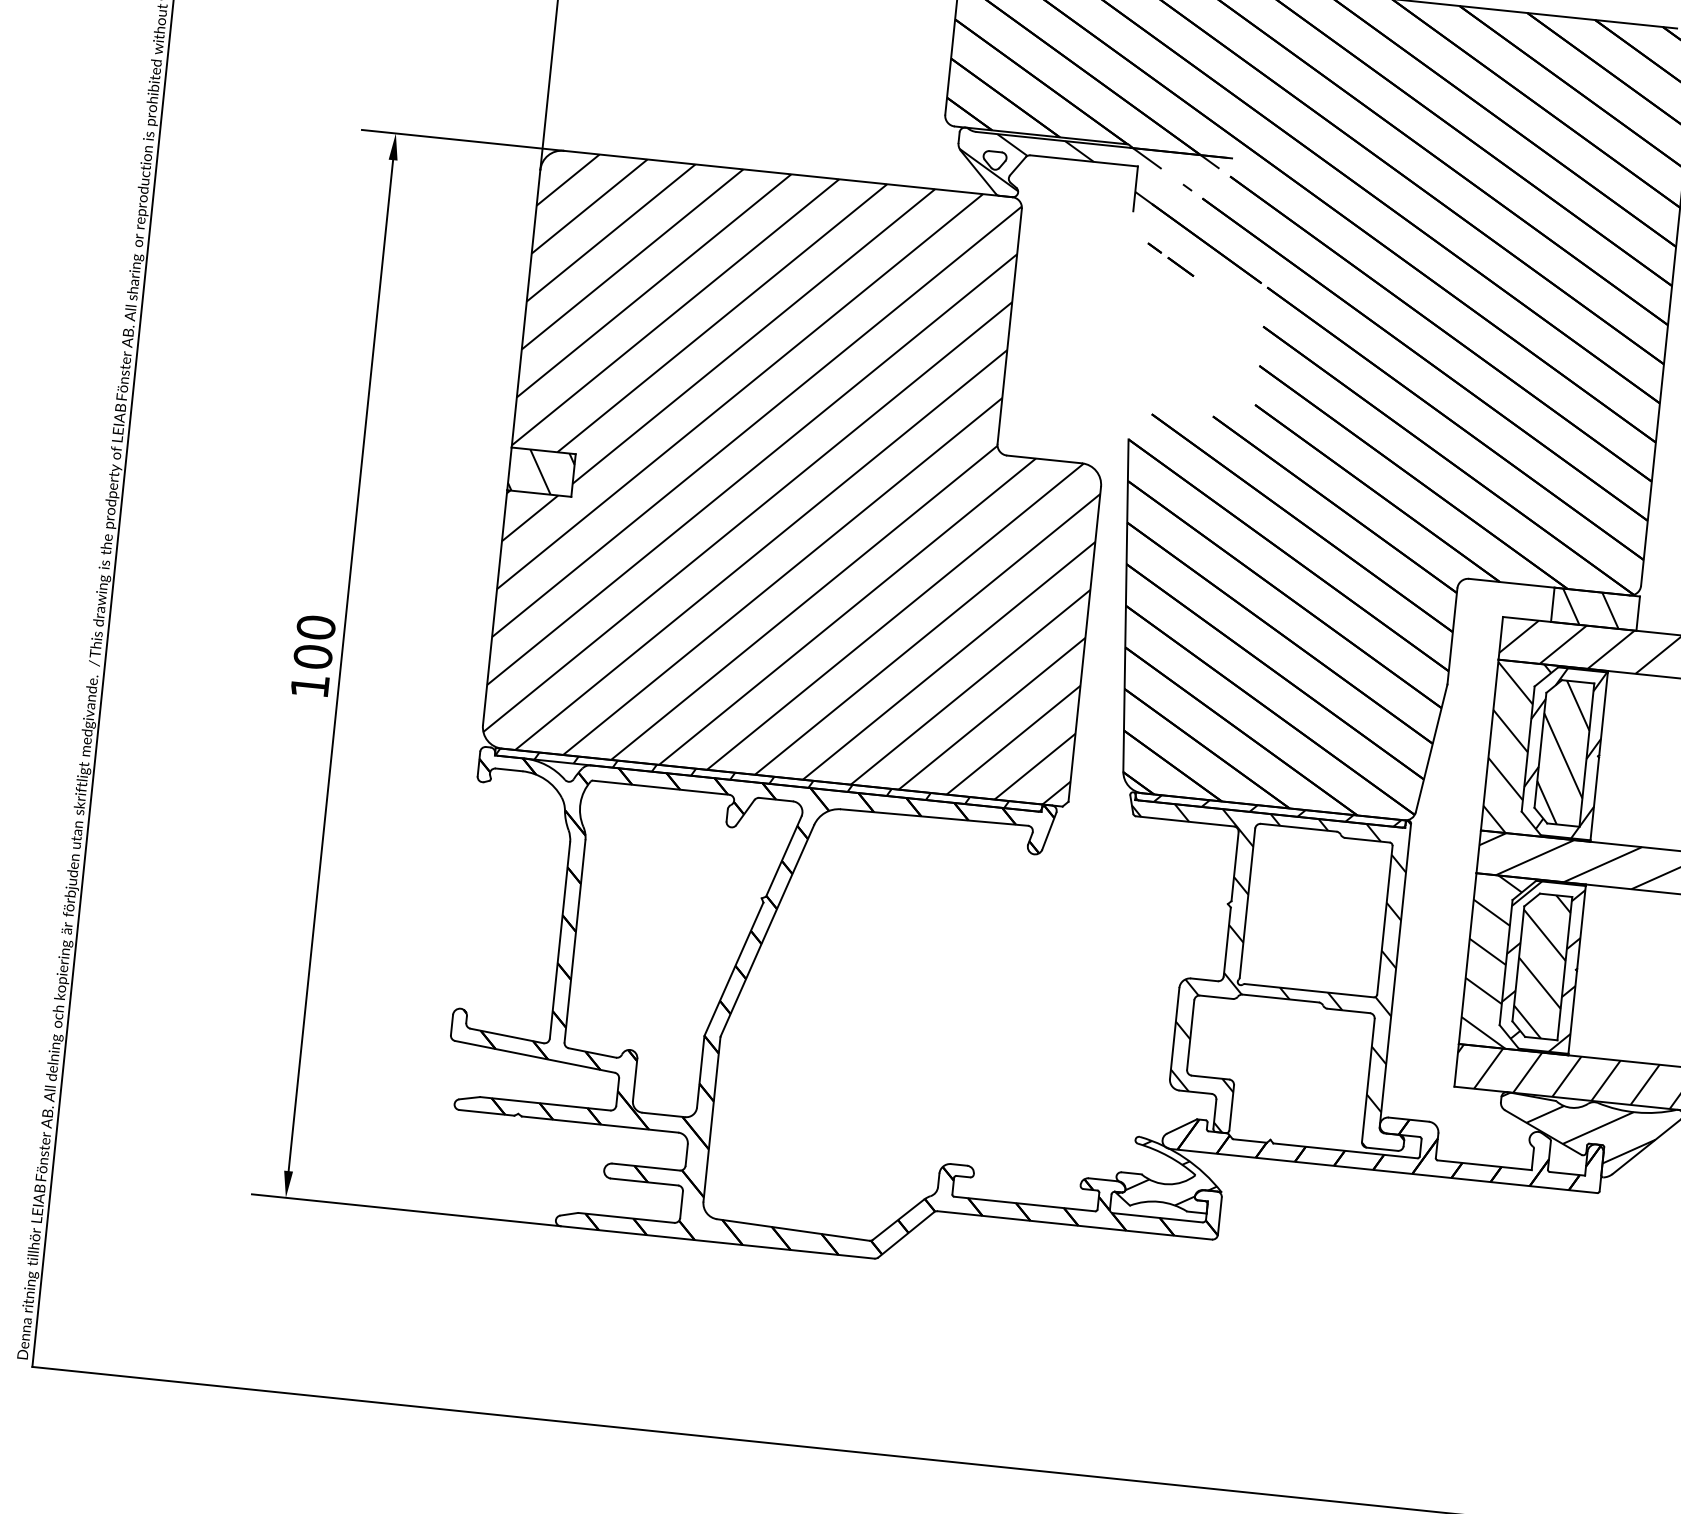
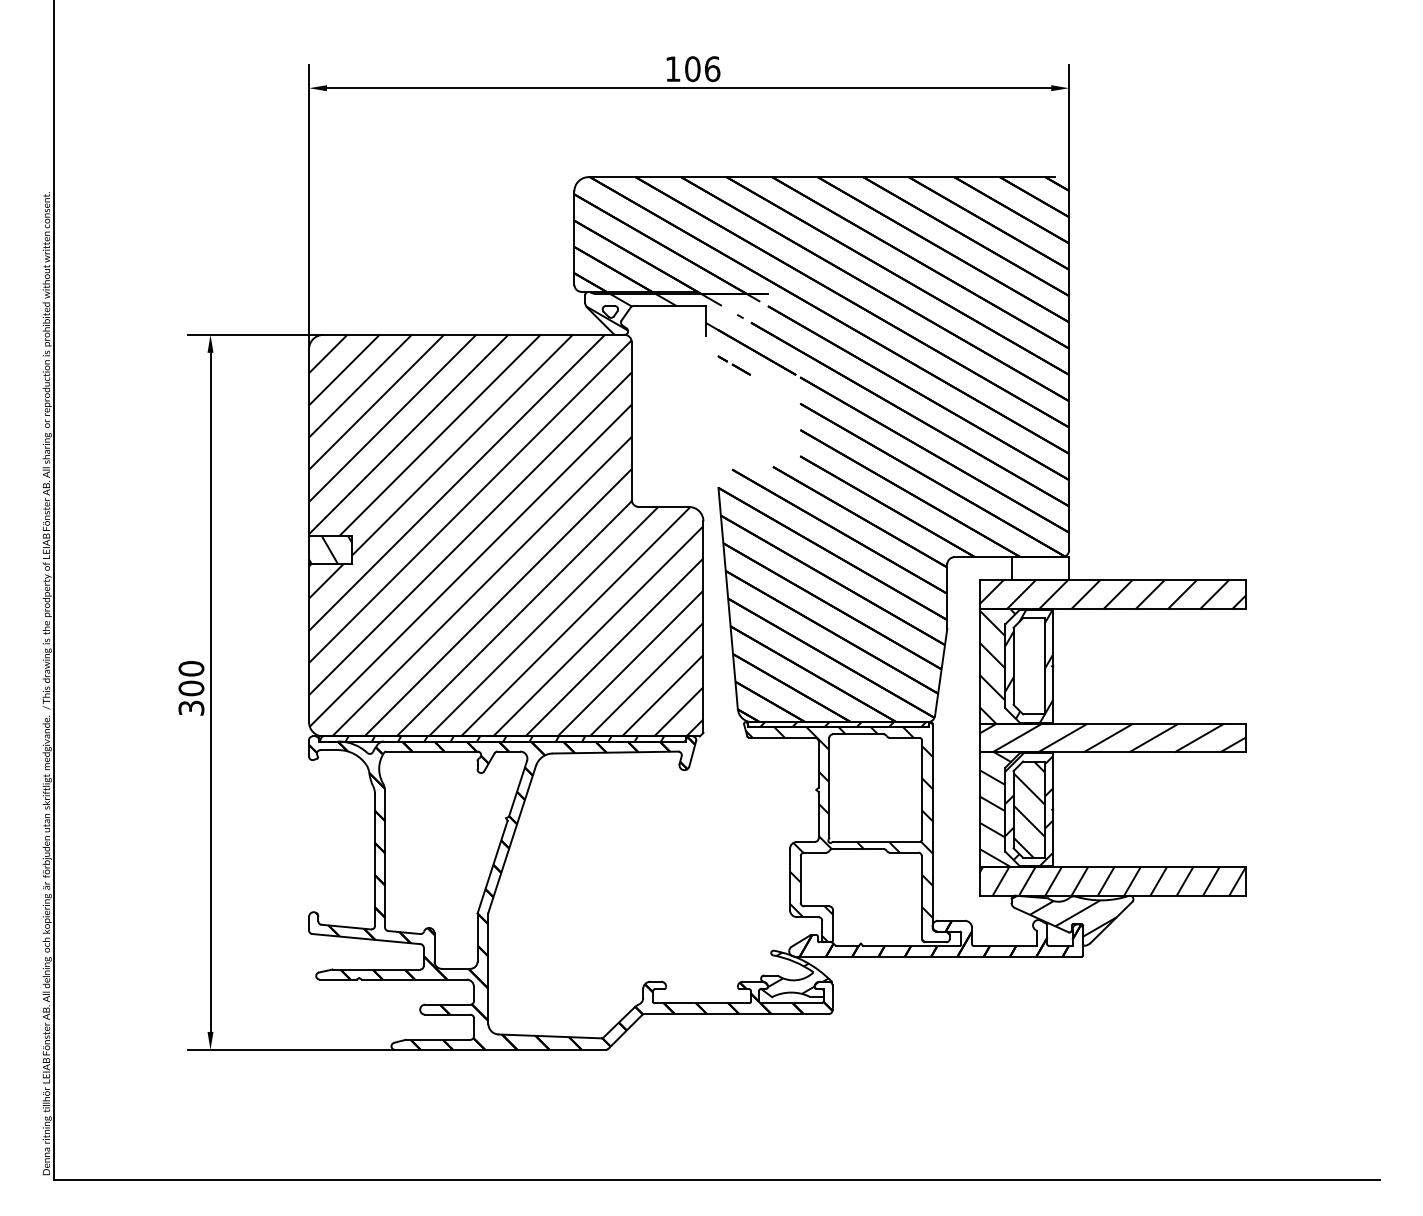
hatch: (1591, 608) -> (1037, 568), removed
text: (310, 685) -> (191, 707), 100 -> 300
hatch: (1562, 752) -> (1028, 666), removed

